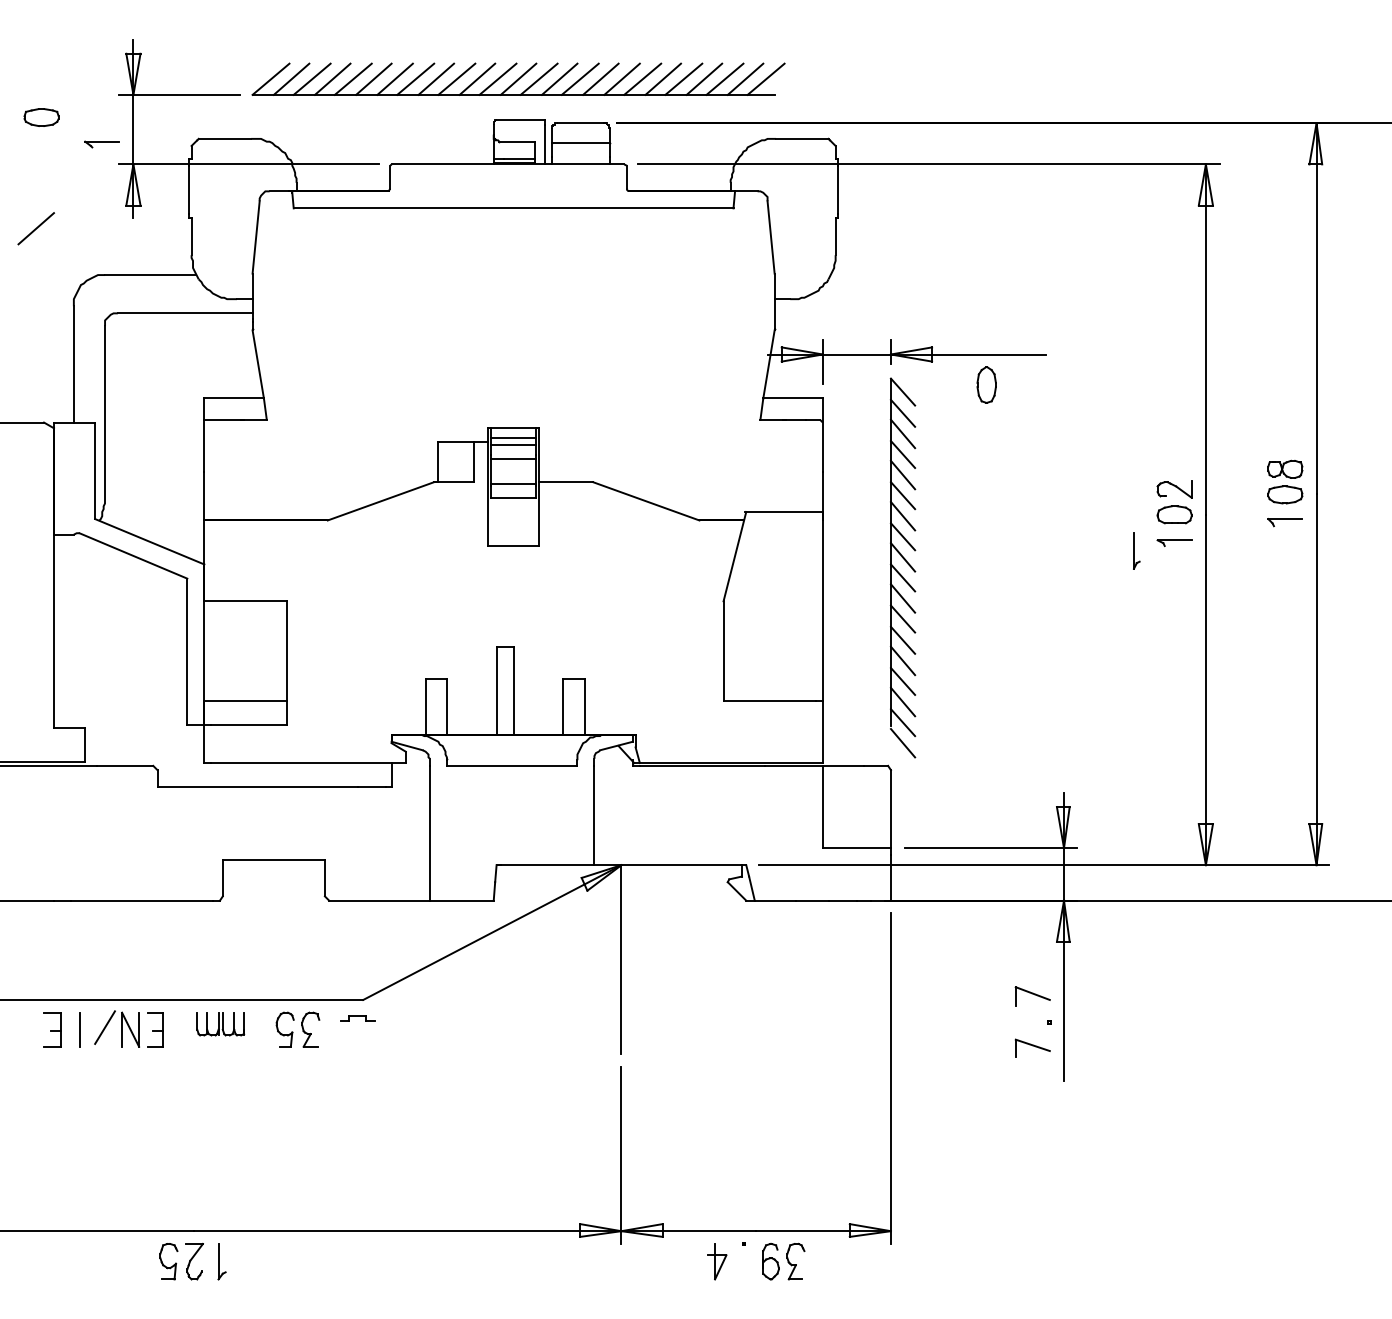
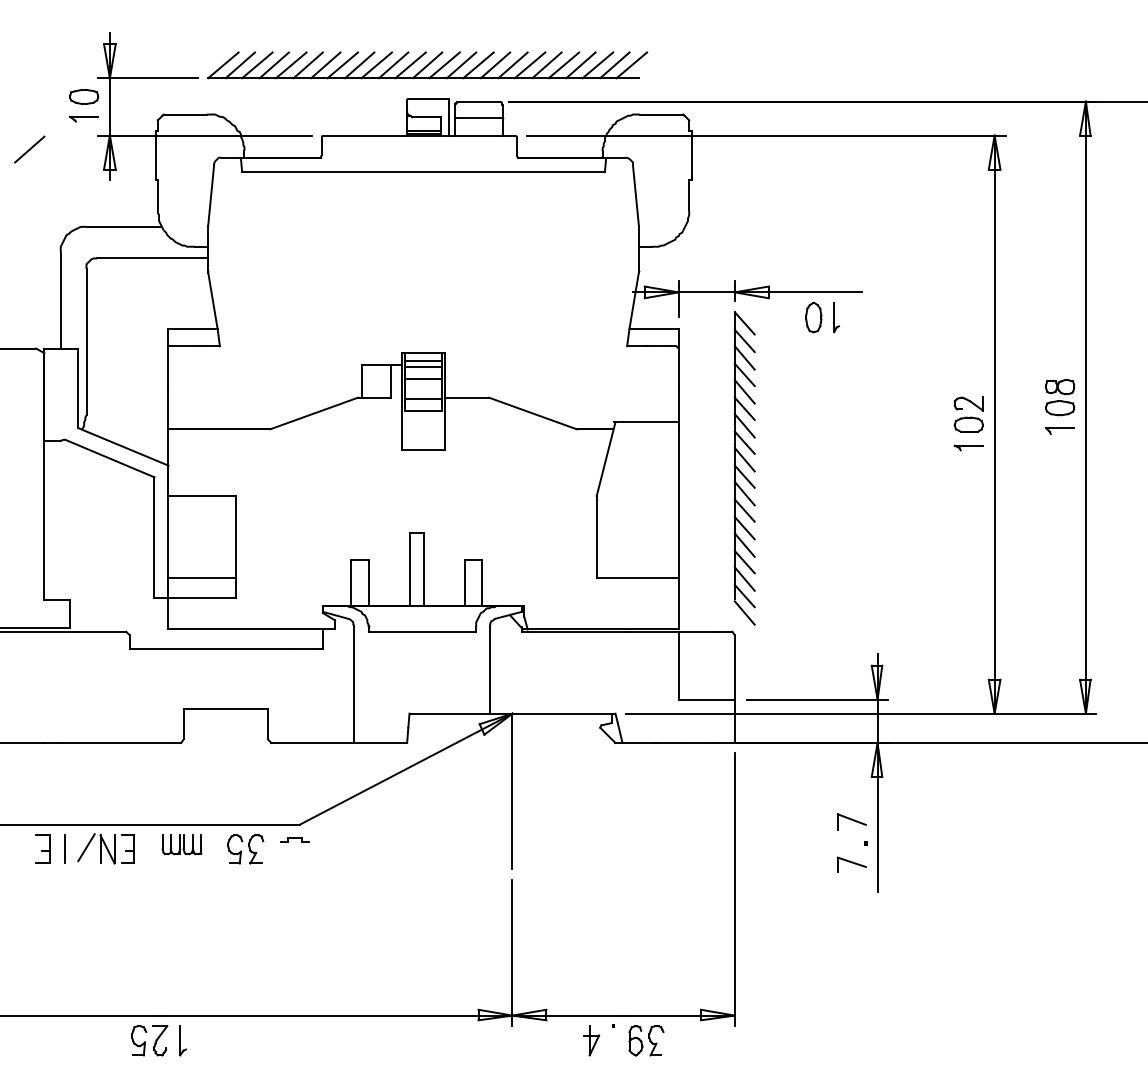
part: (42, 117) -> (84, 96), moved
line: (35, 228) -> (29, 149), moved
part: (1136, 551) -> (836, 317), moved

